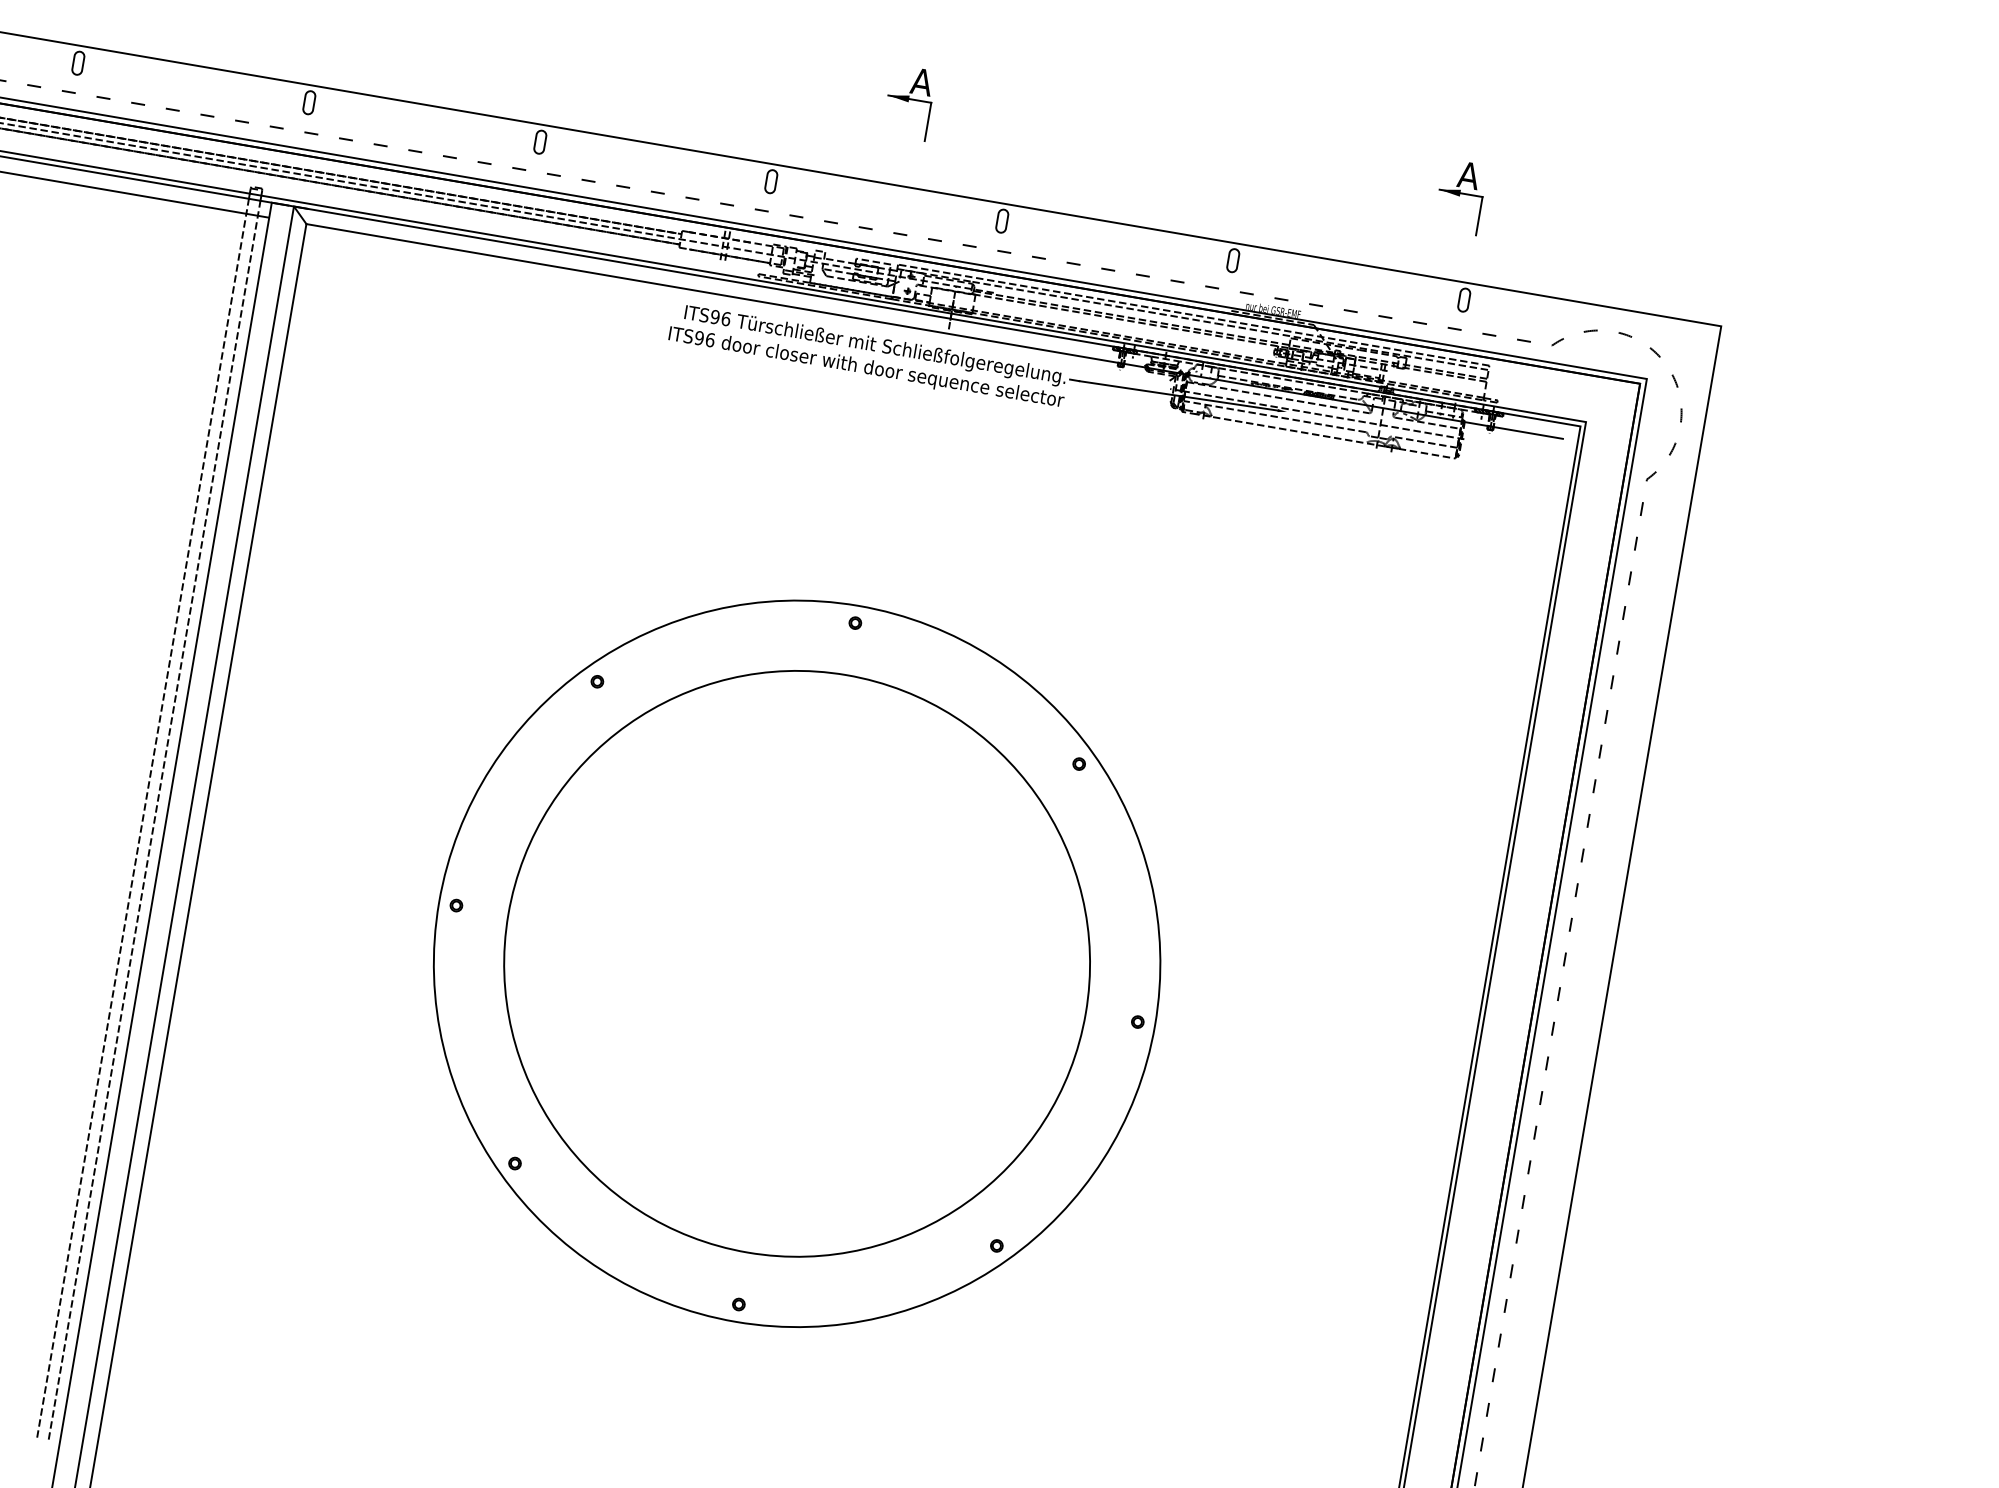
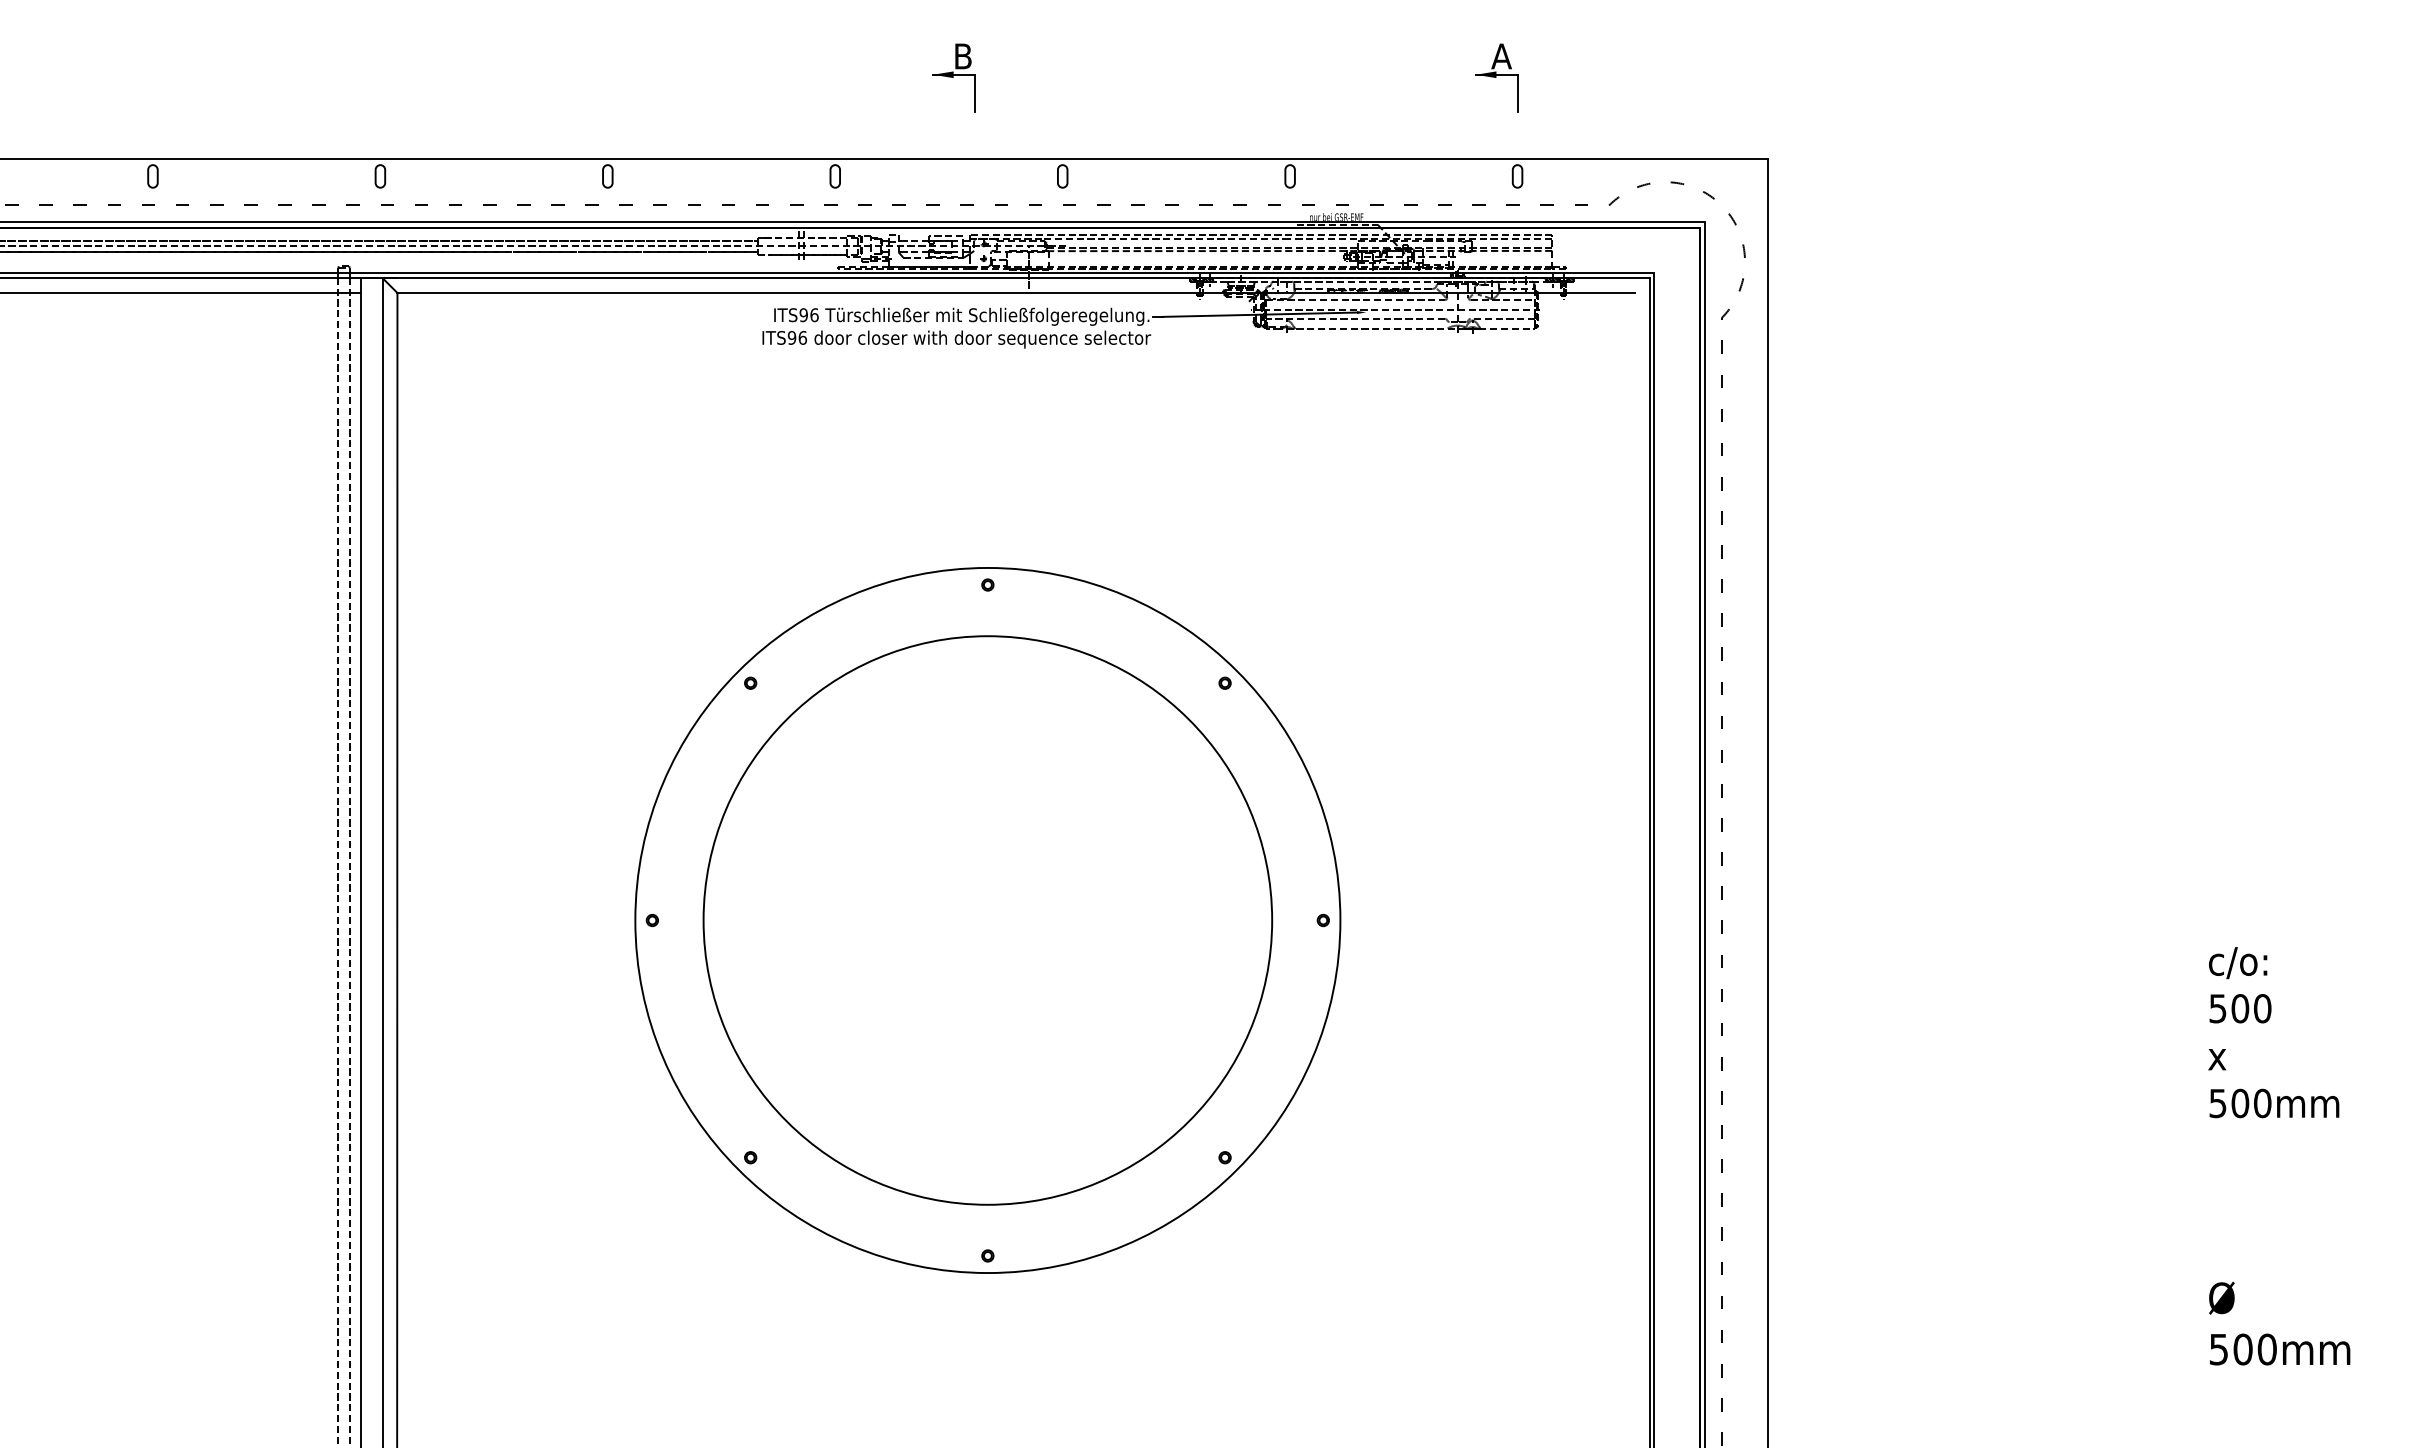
text: (921, 81) -> (962, 56), A -> B

